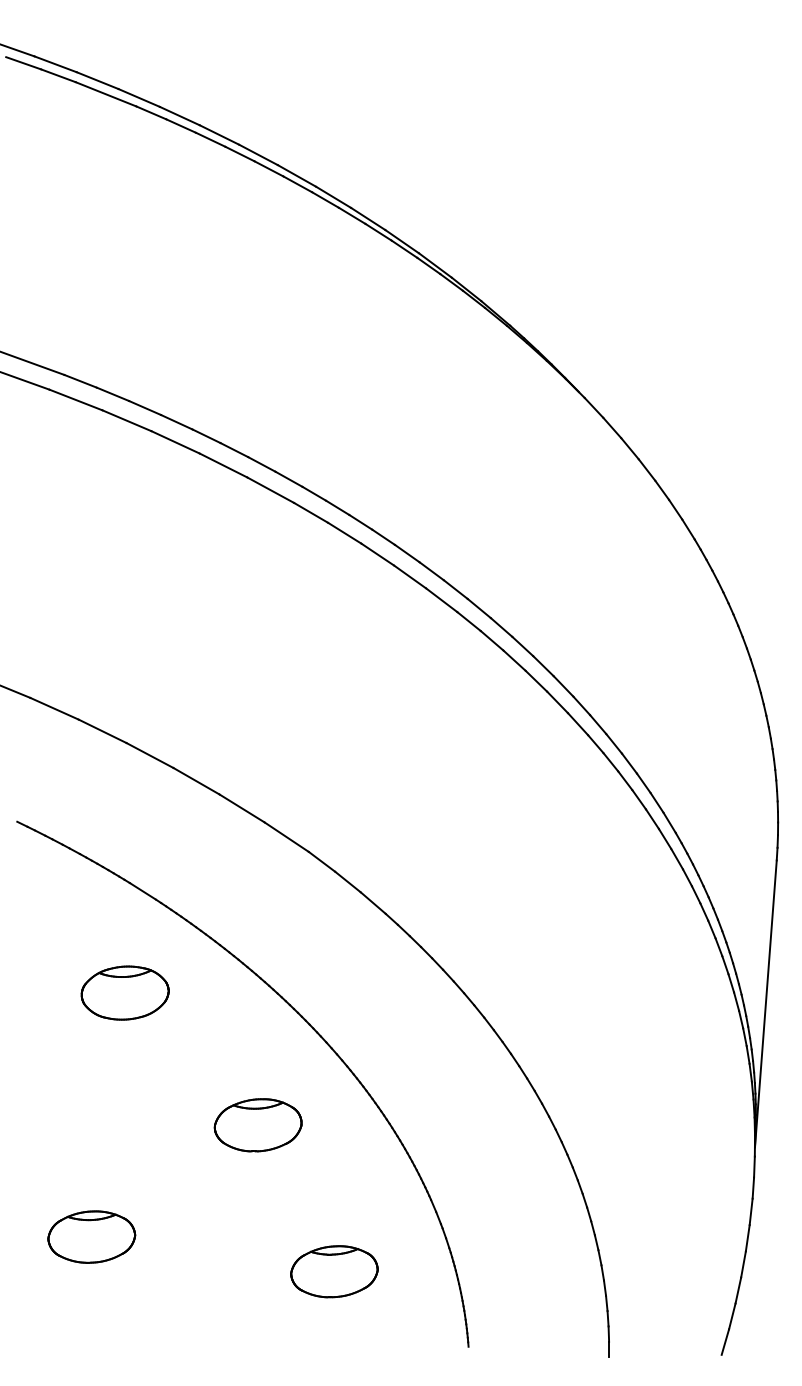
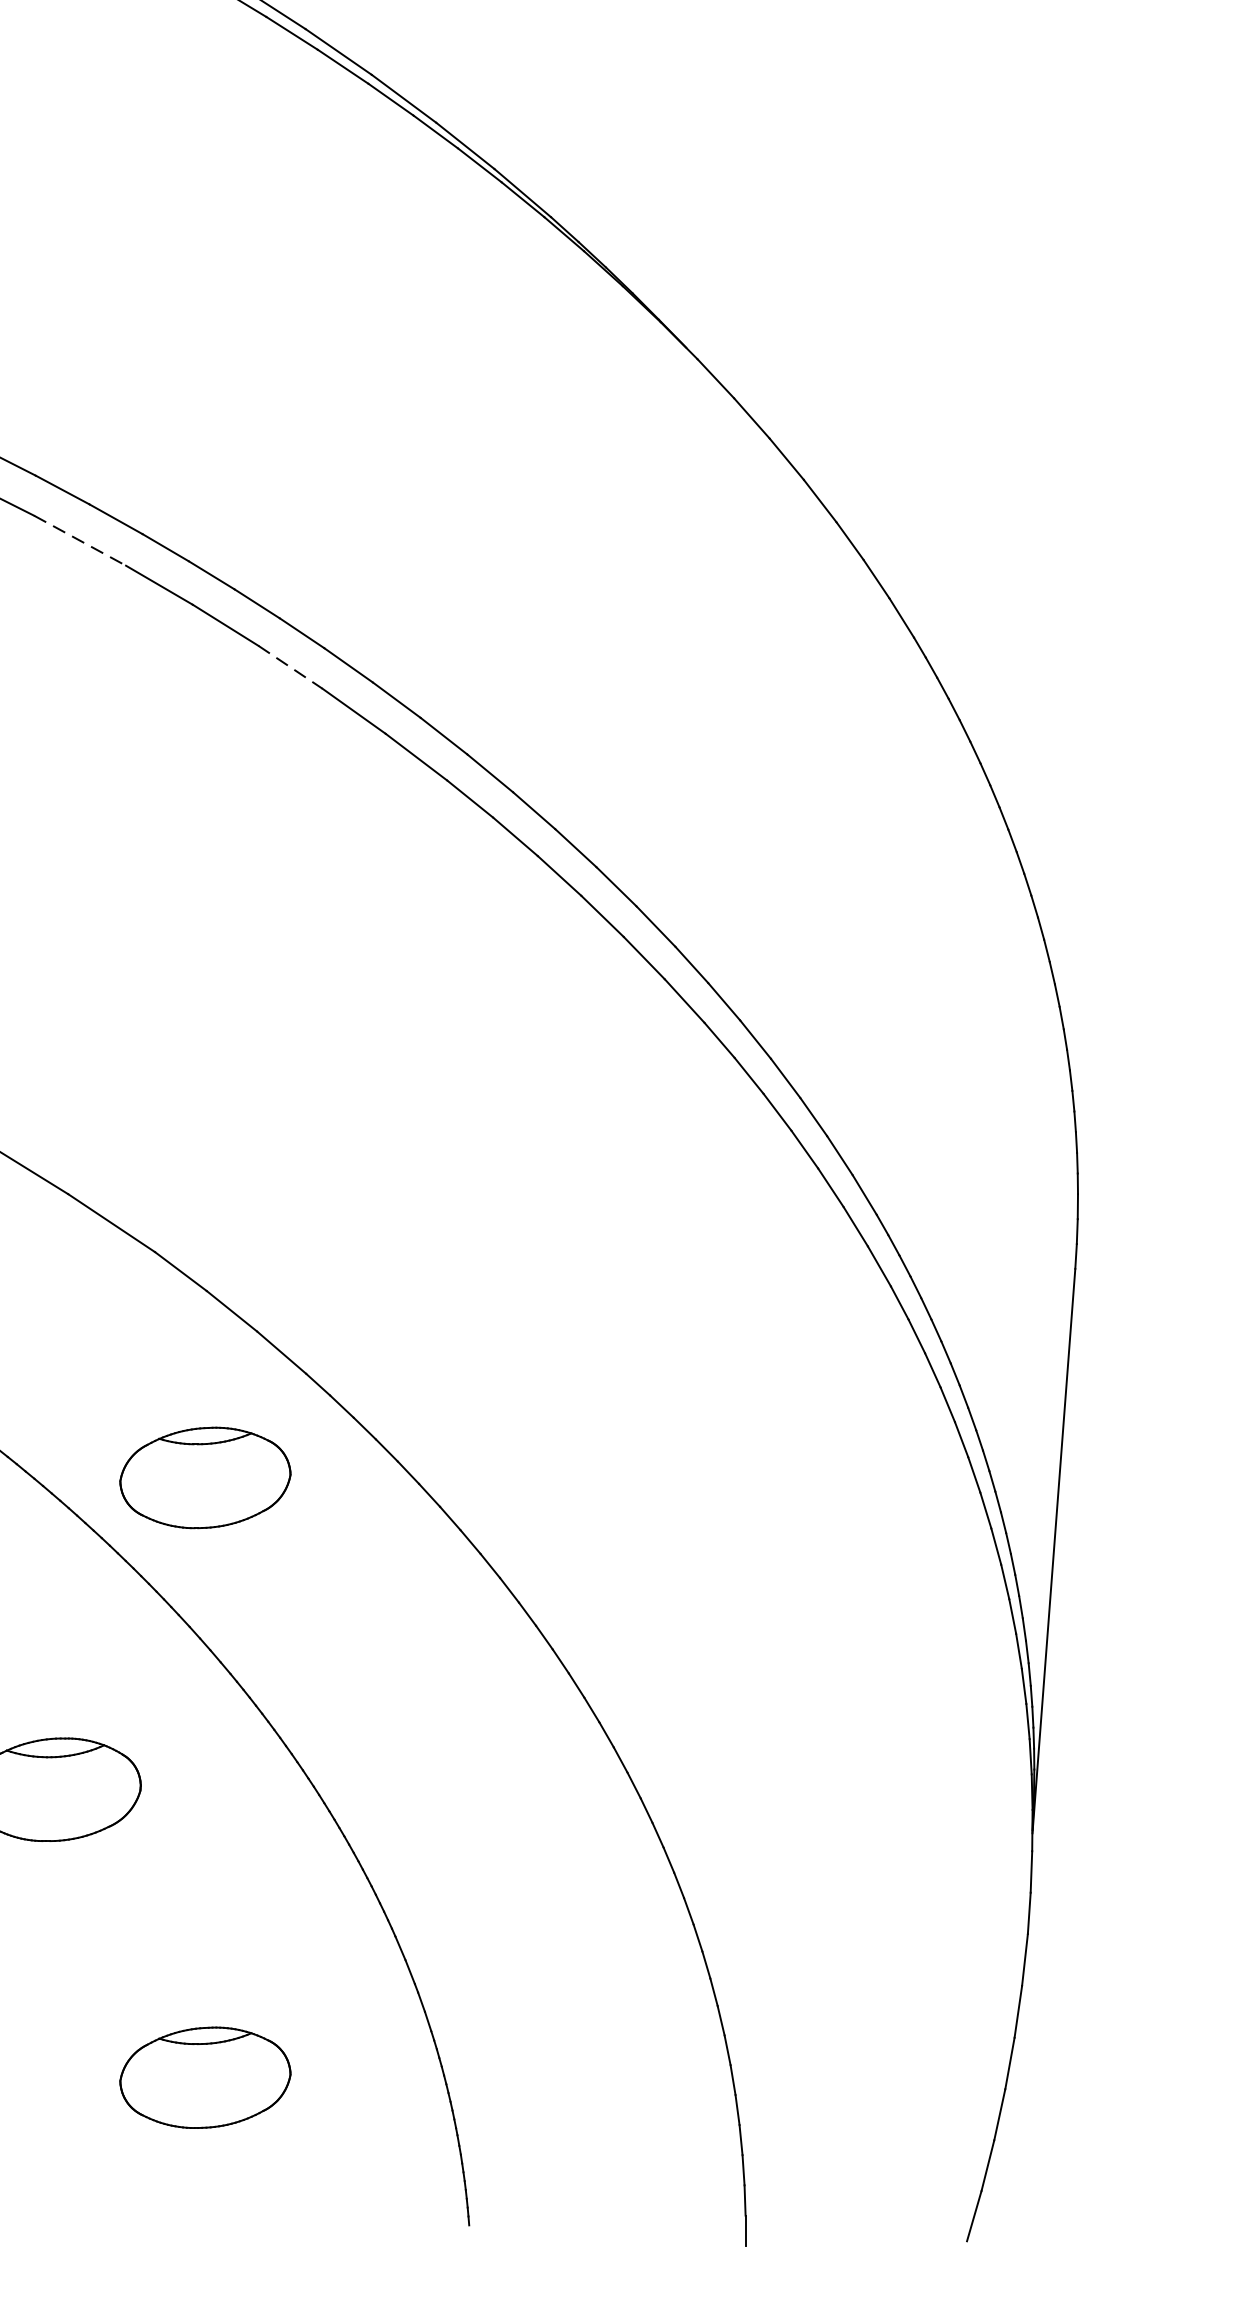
line: (270, 490) -> (79, 541), solid -> dashed
line: (377, 554) -> (290, 667), solid -> dashed
part: (334, 966) -> (205, 1477), added

